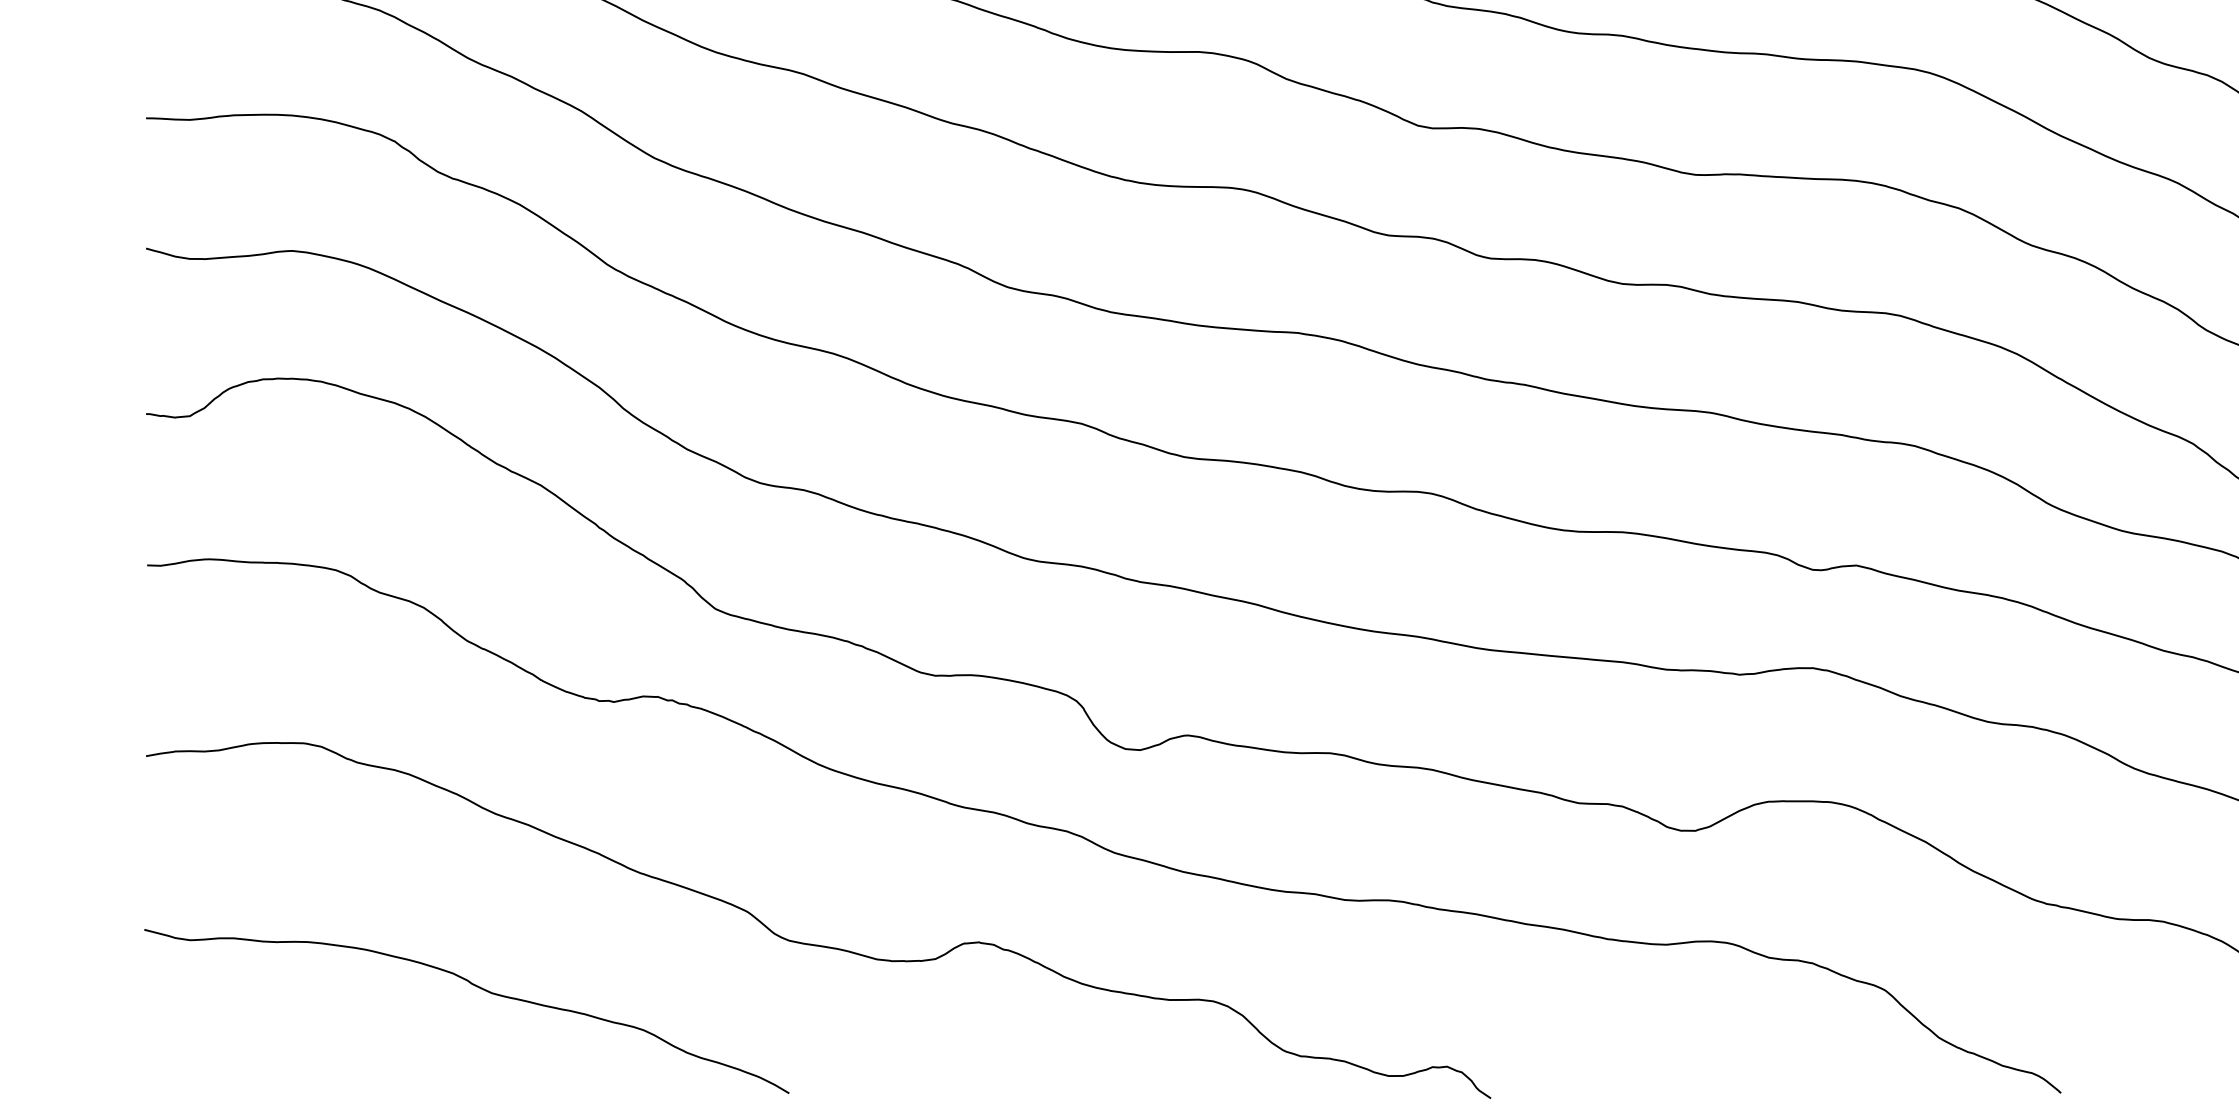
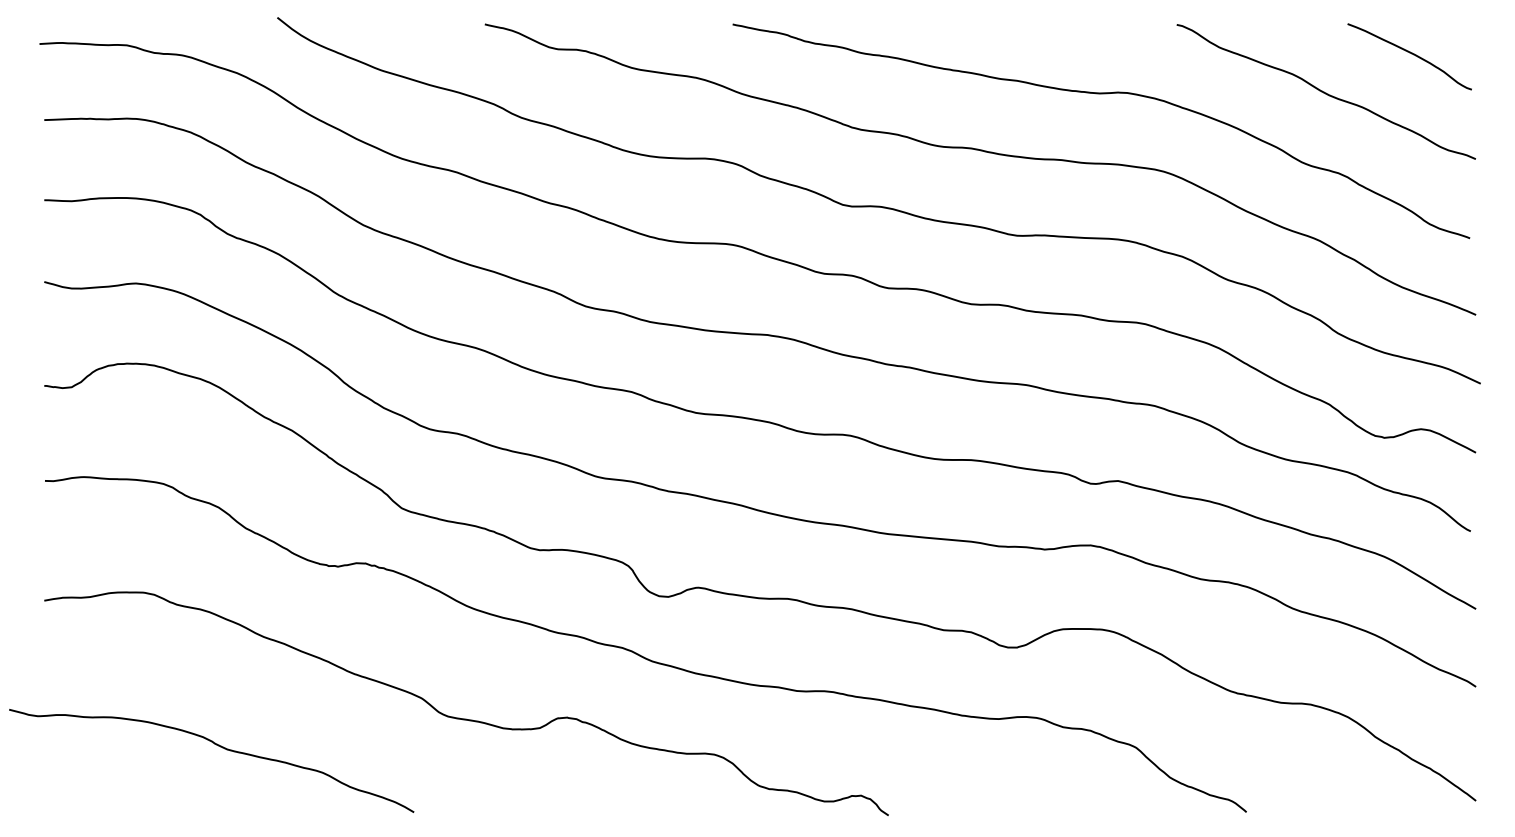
curve: (477, 988) -> (218, 746), moved

